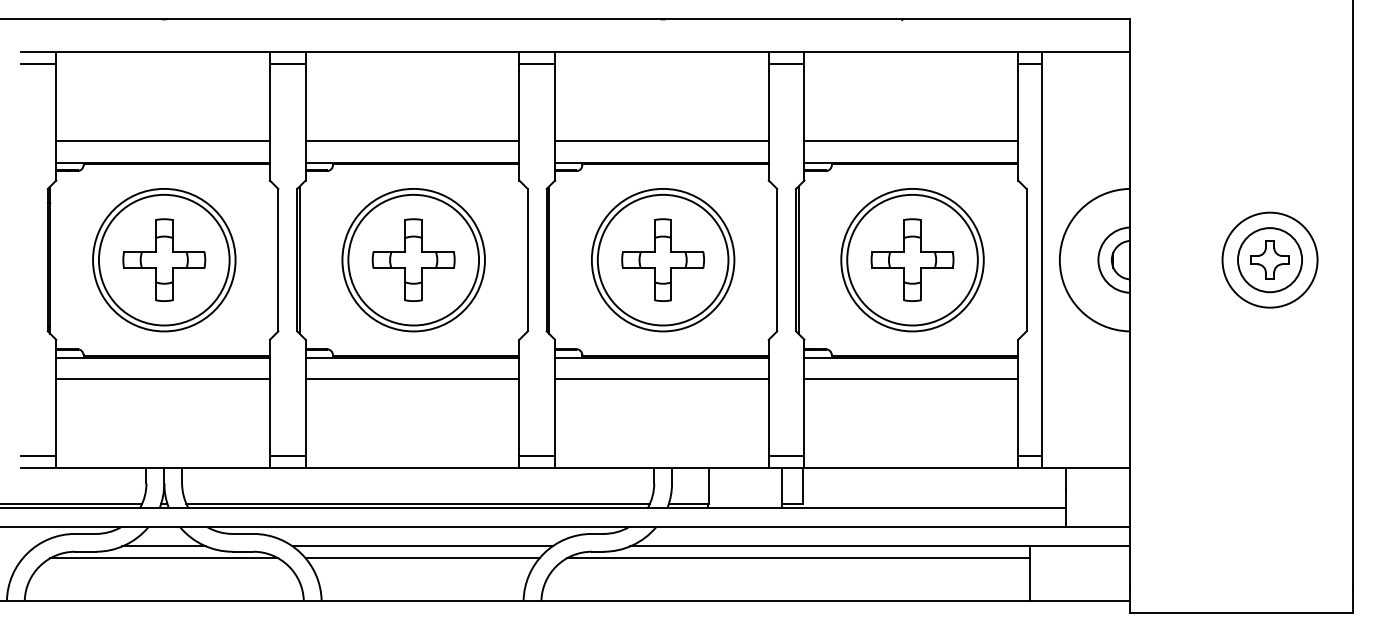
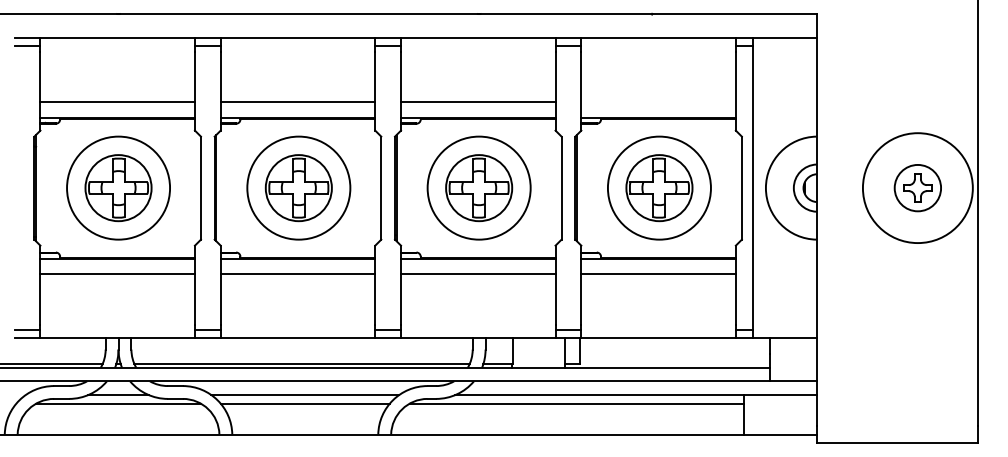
line: (911, 141) -> (658, 102), removed
circle: (163, 259) -> (117, 187), size x0.7
circle: (413, 259) -> (298, 187), size x0.7
circle: (662, 259) -> (478, 187), size x0.7
circle: (912, 259) -> (659, 187), size x0.7
circle: (1269, 259) -> (917, 187), size x1.6

